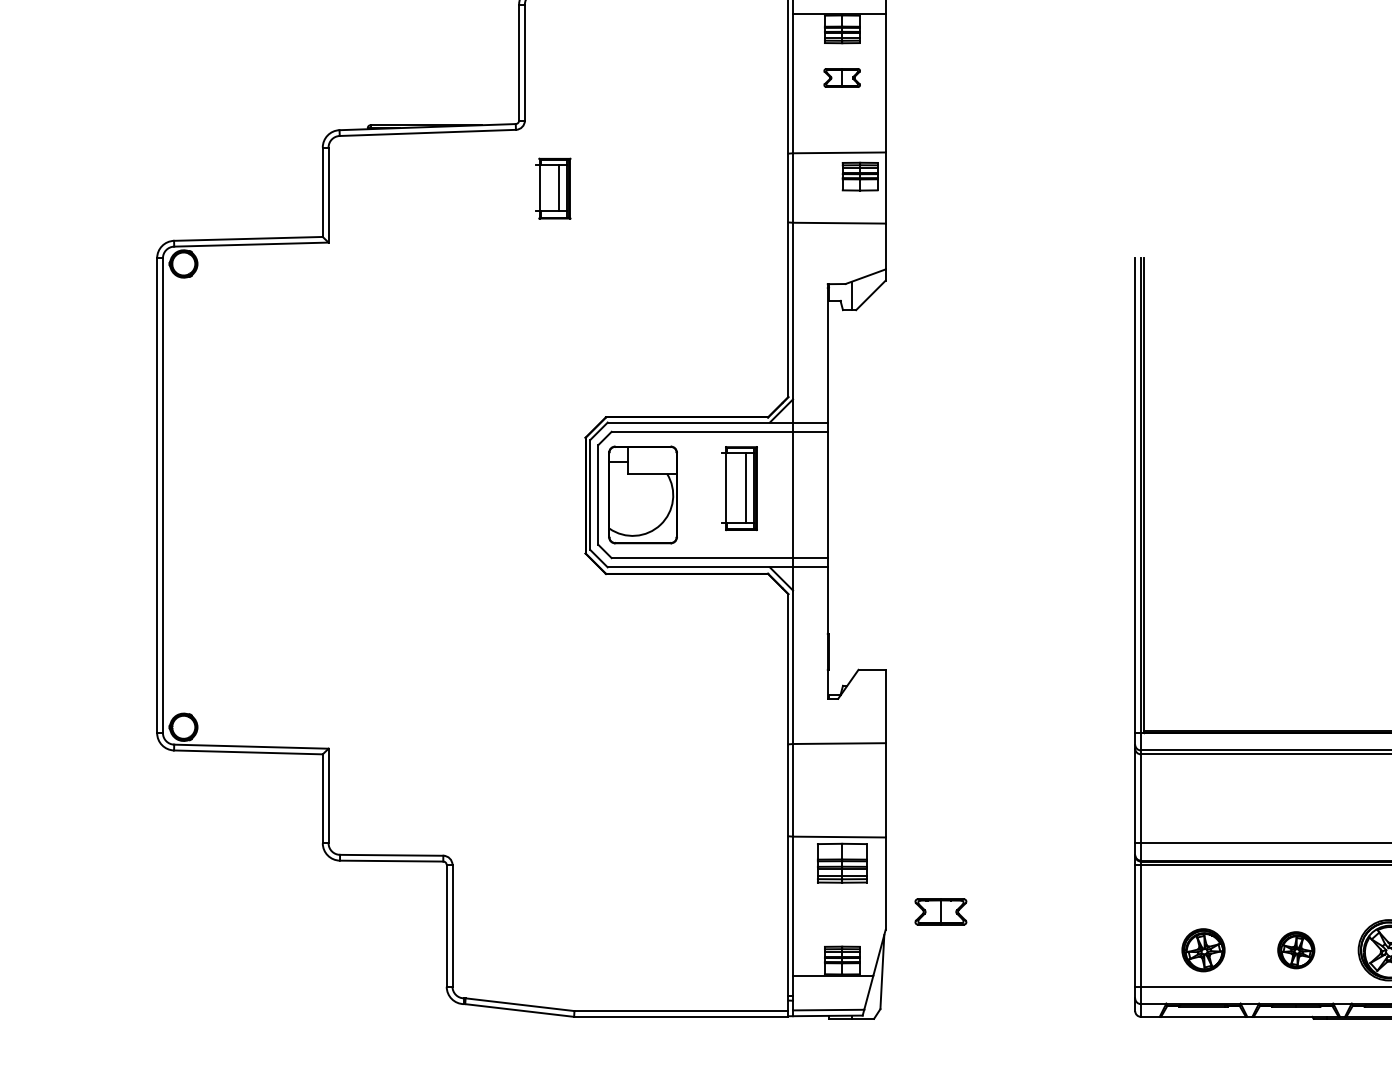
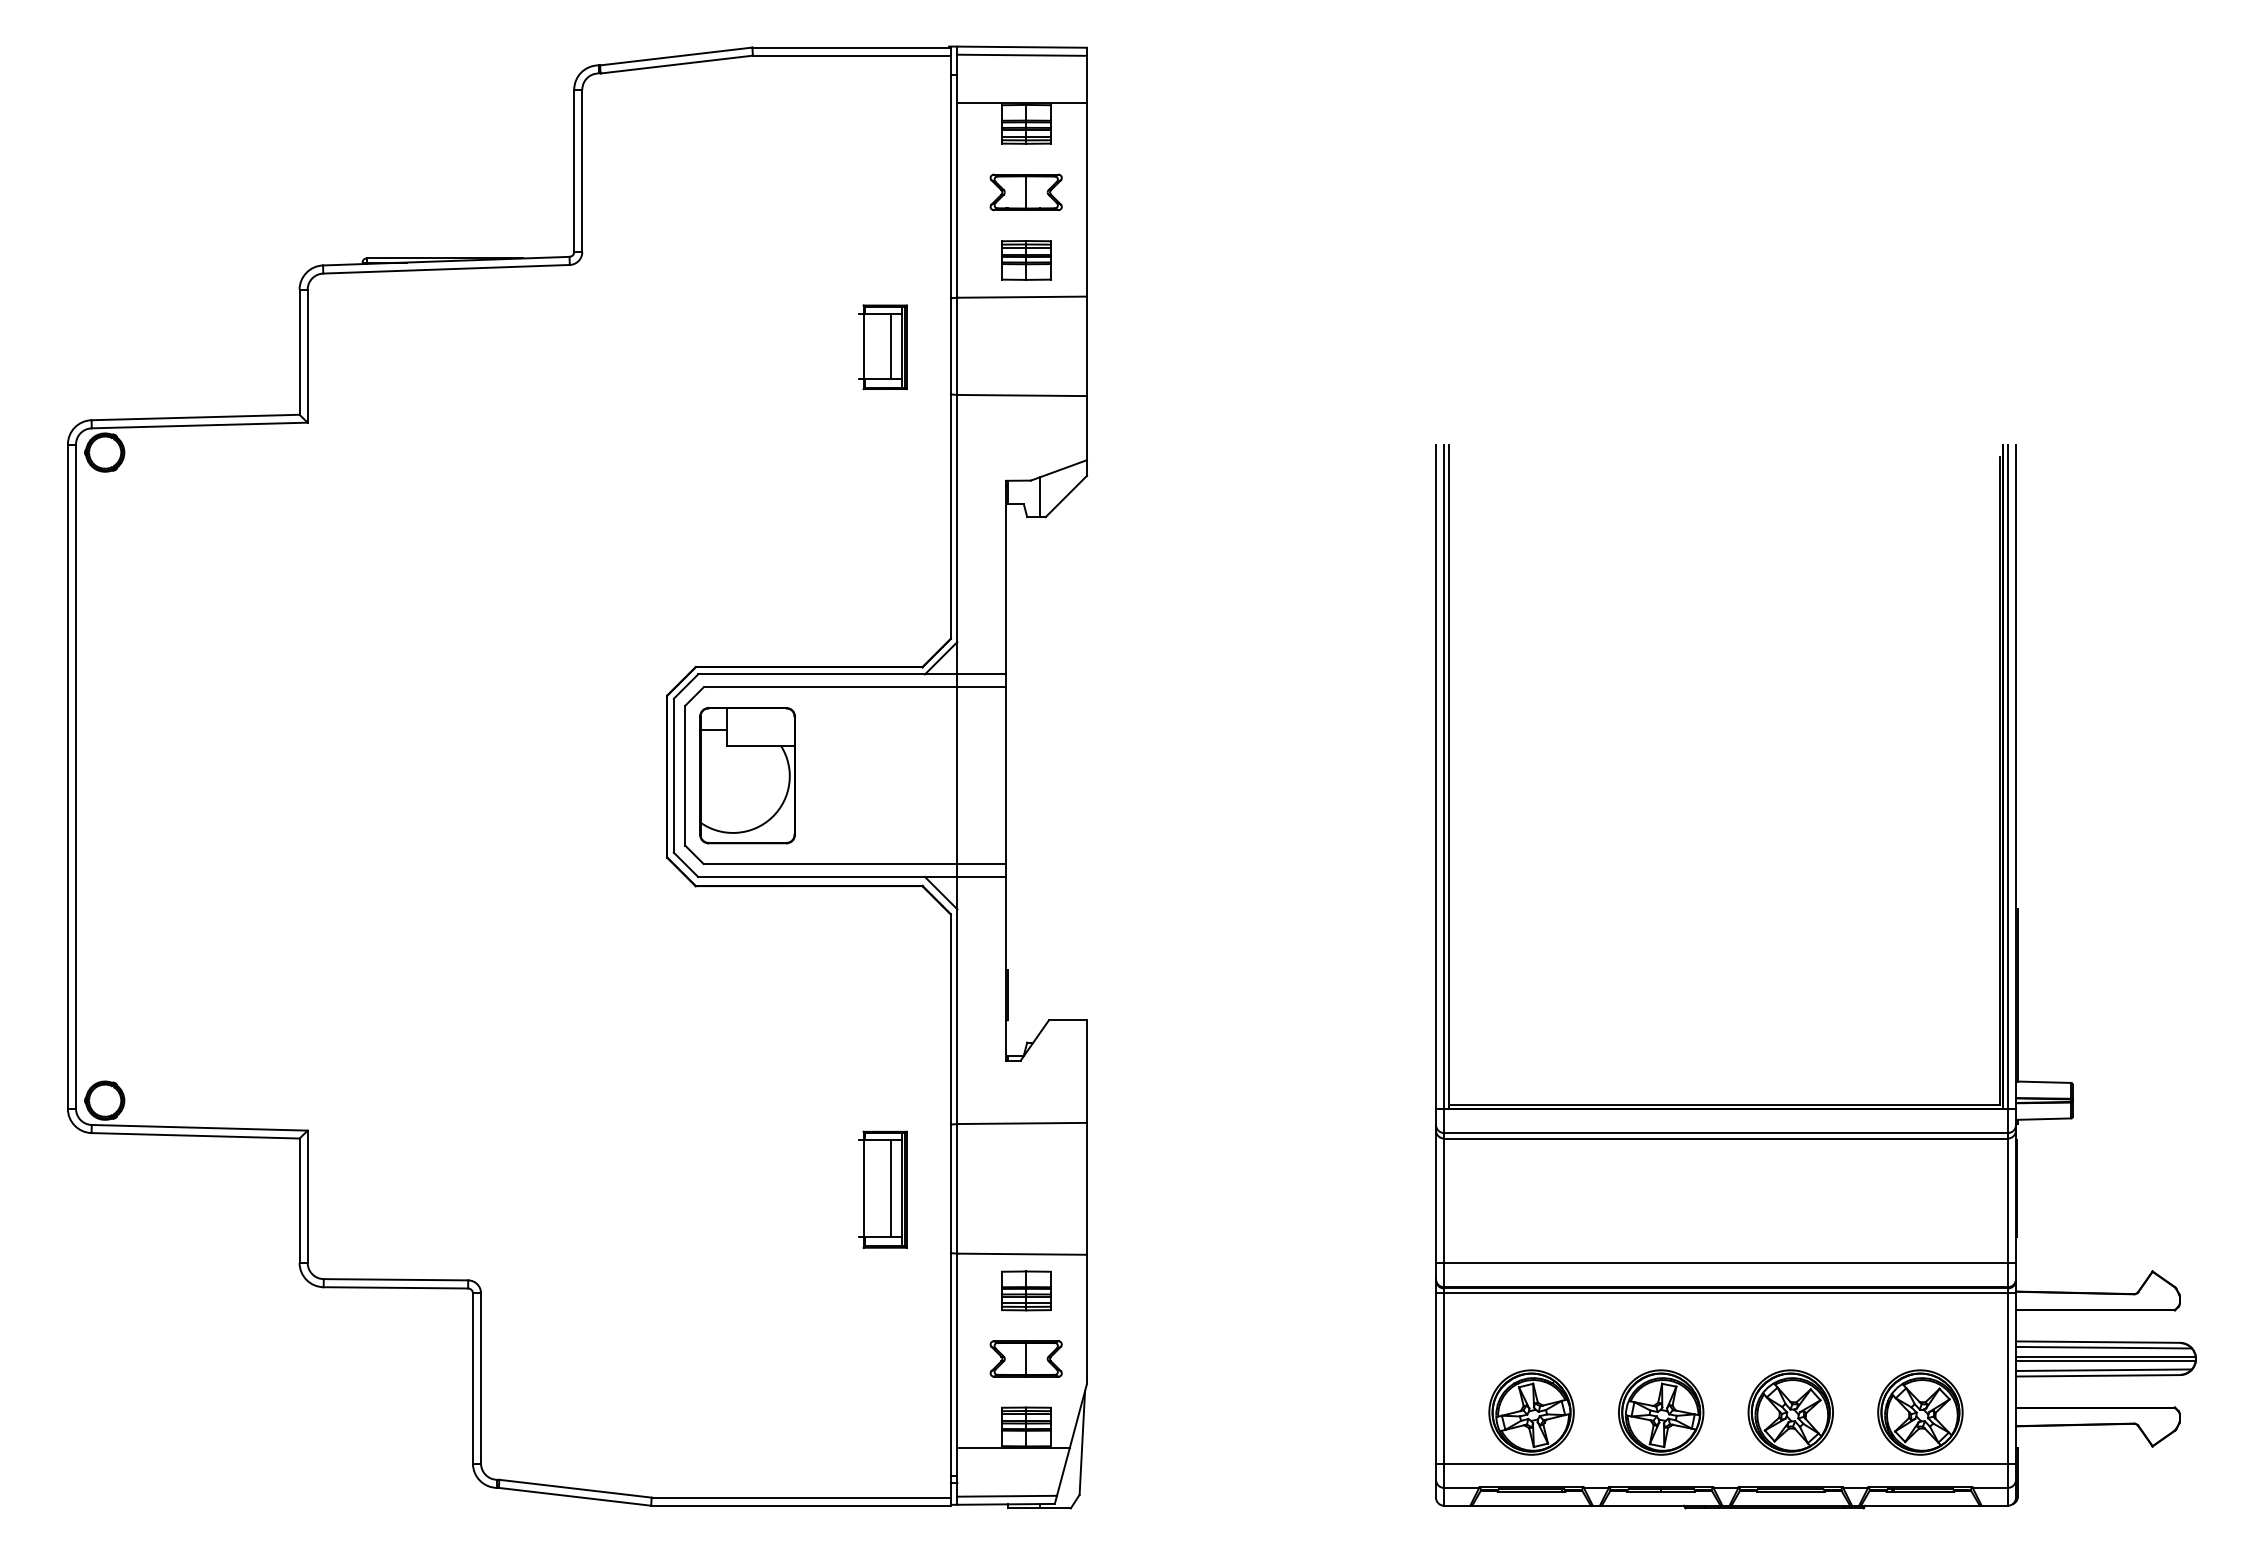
part: (841, 78) -> (1025, 192), size x1.43
part: (860, 176) -> (1026, 260), moved
part: (552, 188) -> (882, 347), moved
part: (739, 488) -> (882, 1189), moved
part: (842, 863) -> (1026, 1290), size x0.71
part: (940, 911) -> (1025, 1358), moved
part: (1203, 950) -> (1531, 1412), size x1.43
part: (1296, 950) -> (1661, 1412), size x1.67

